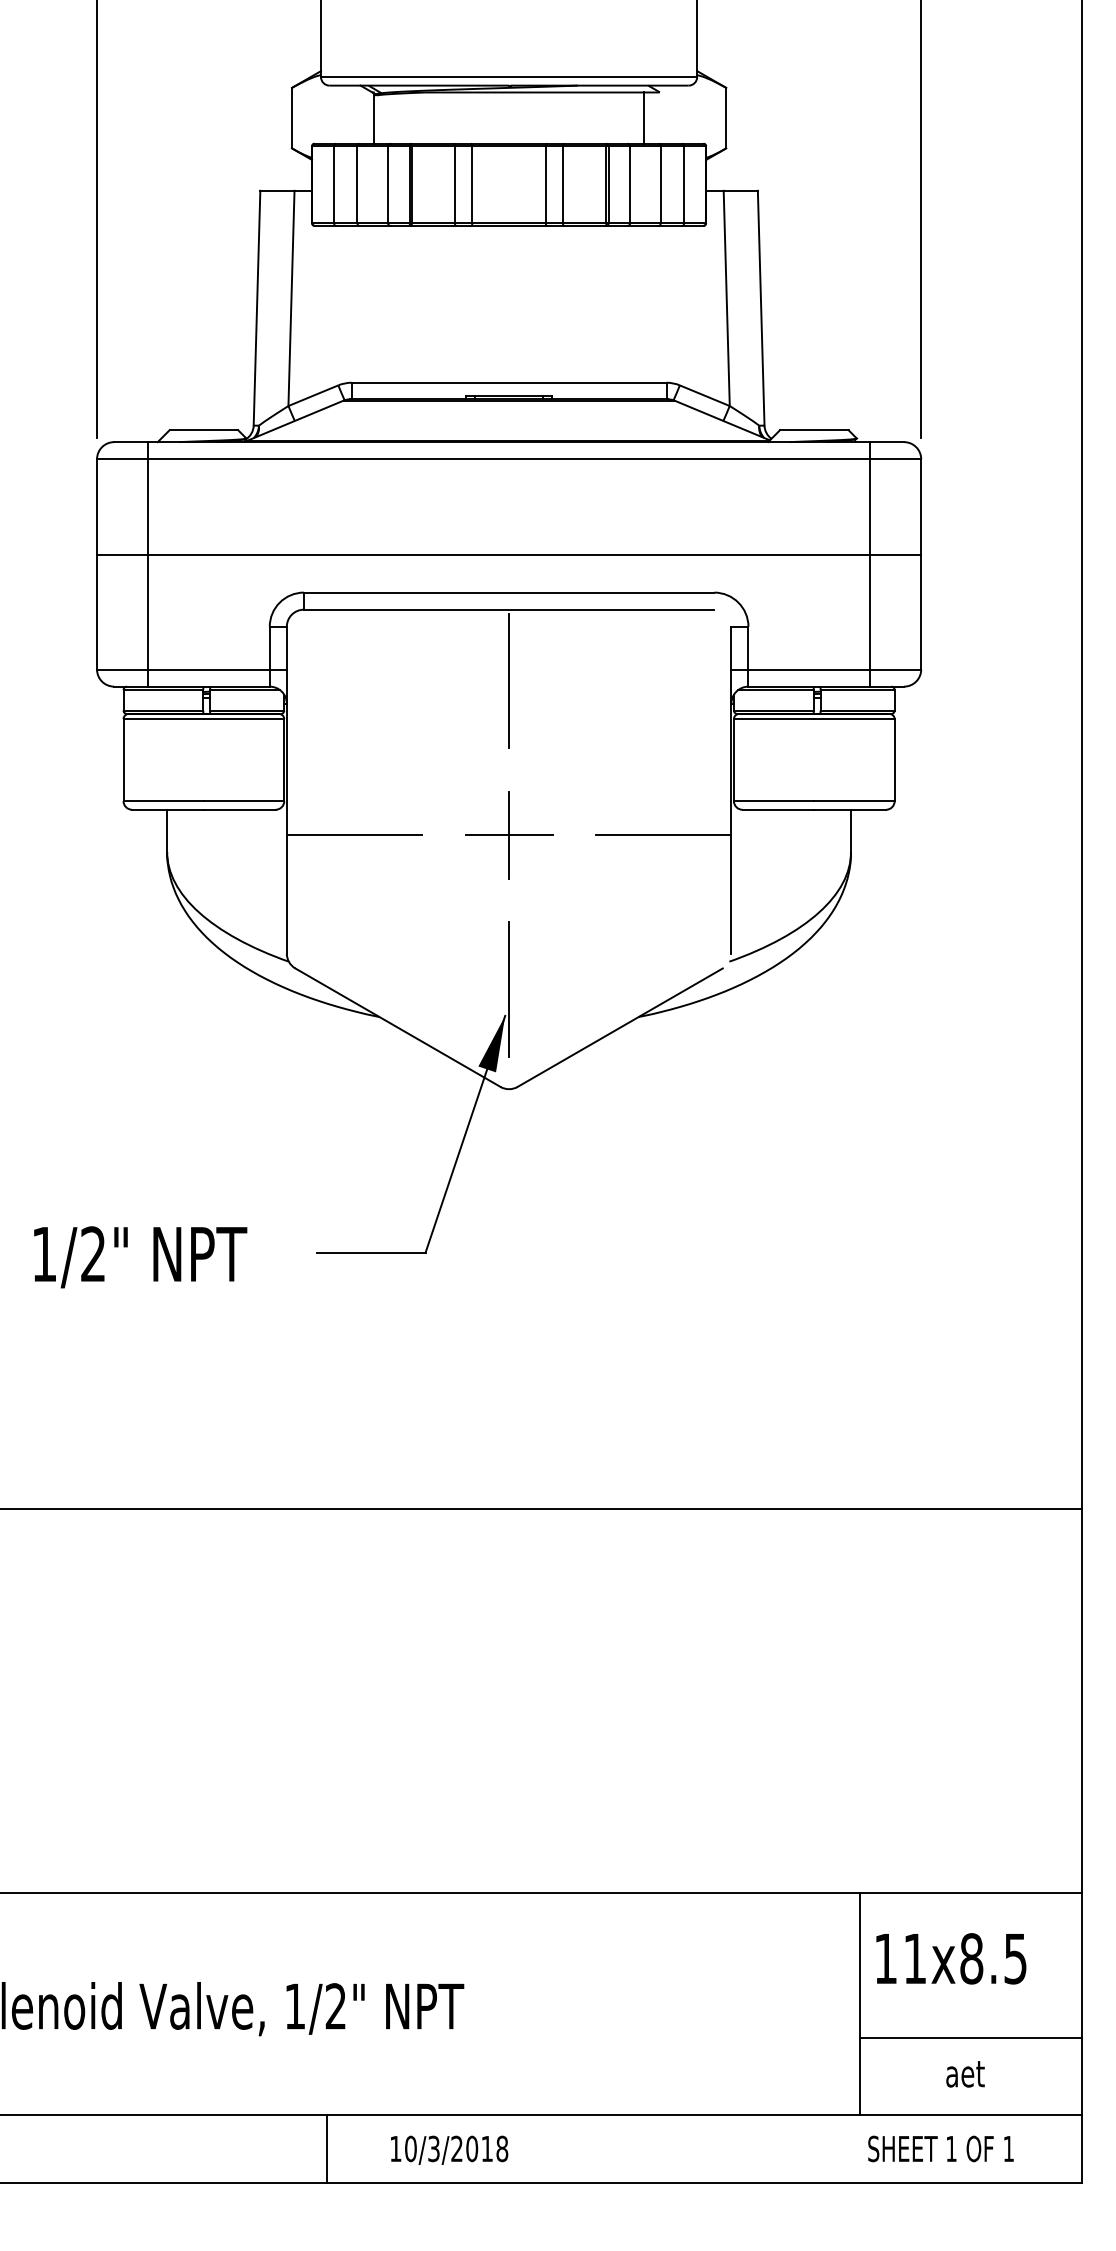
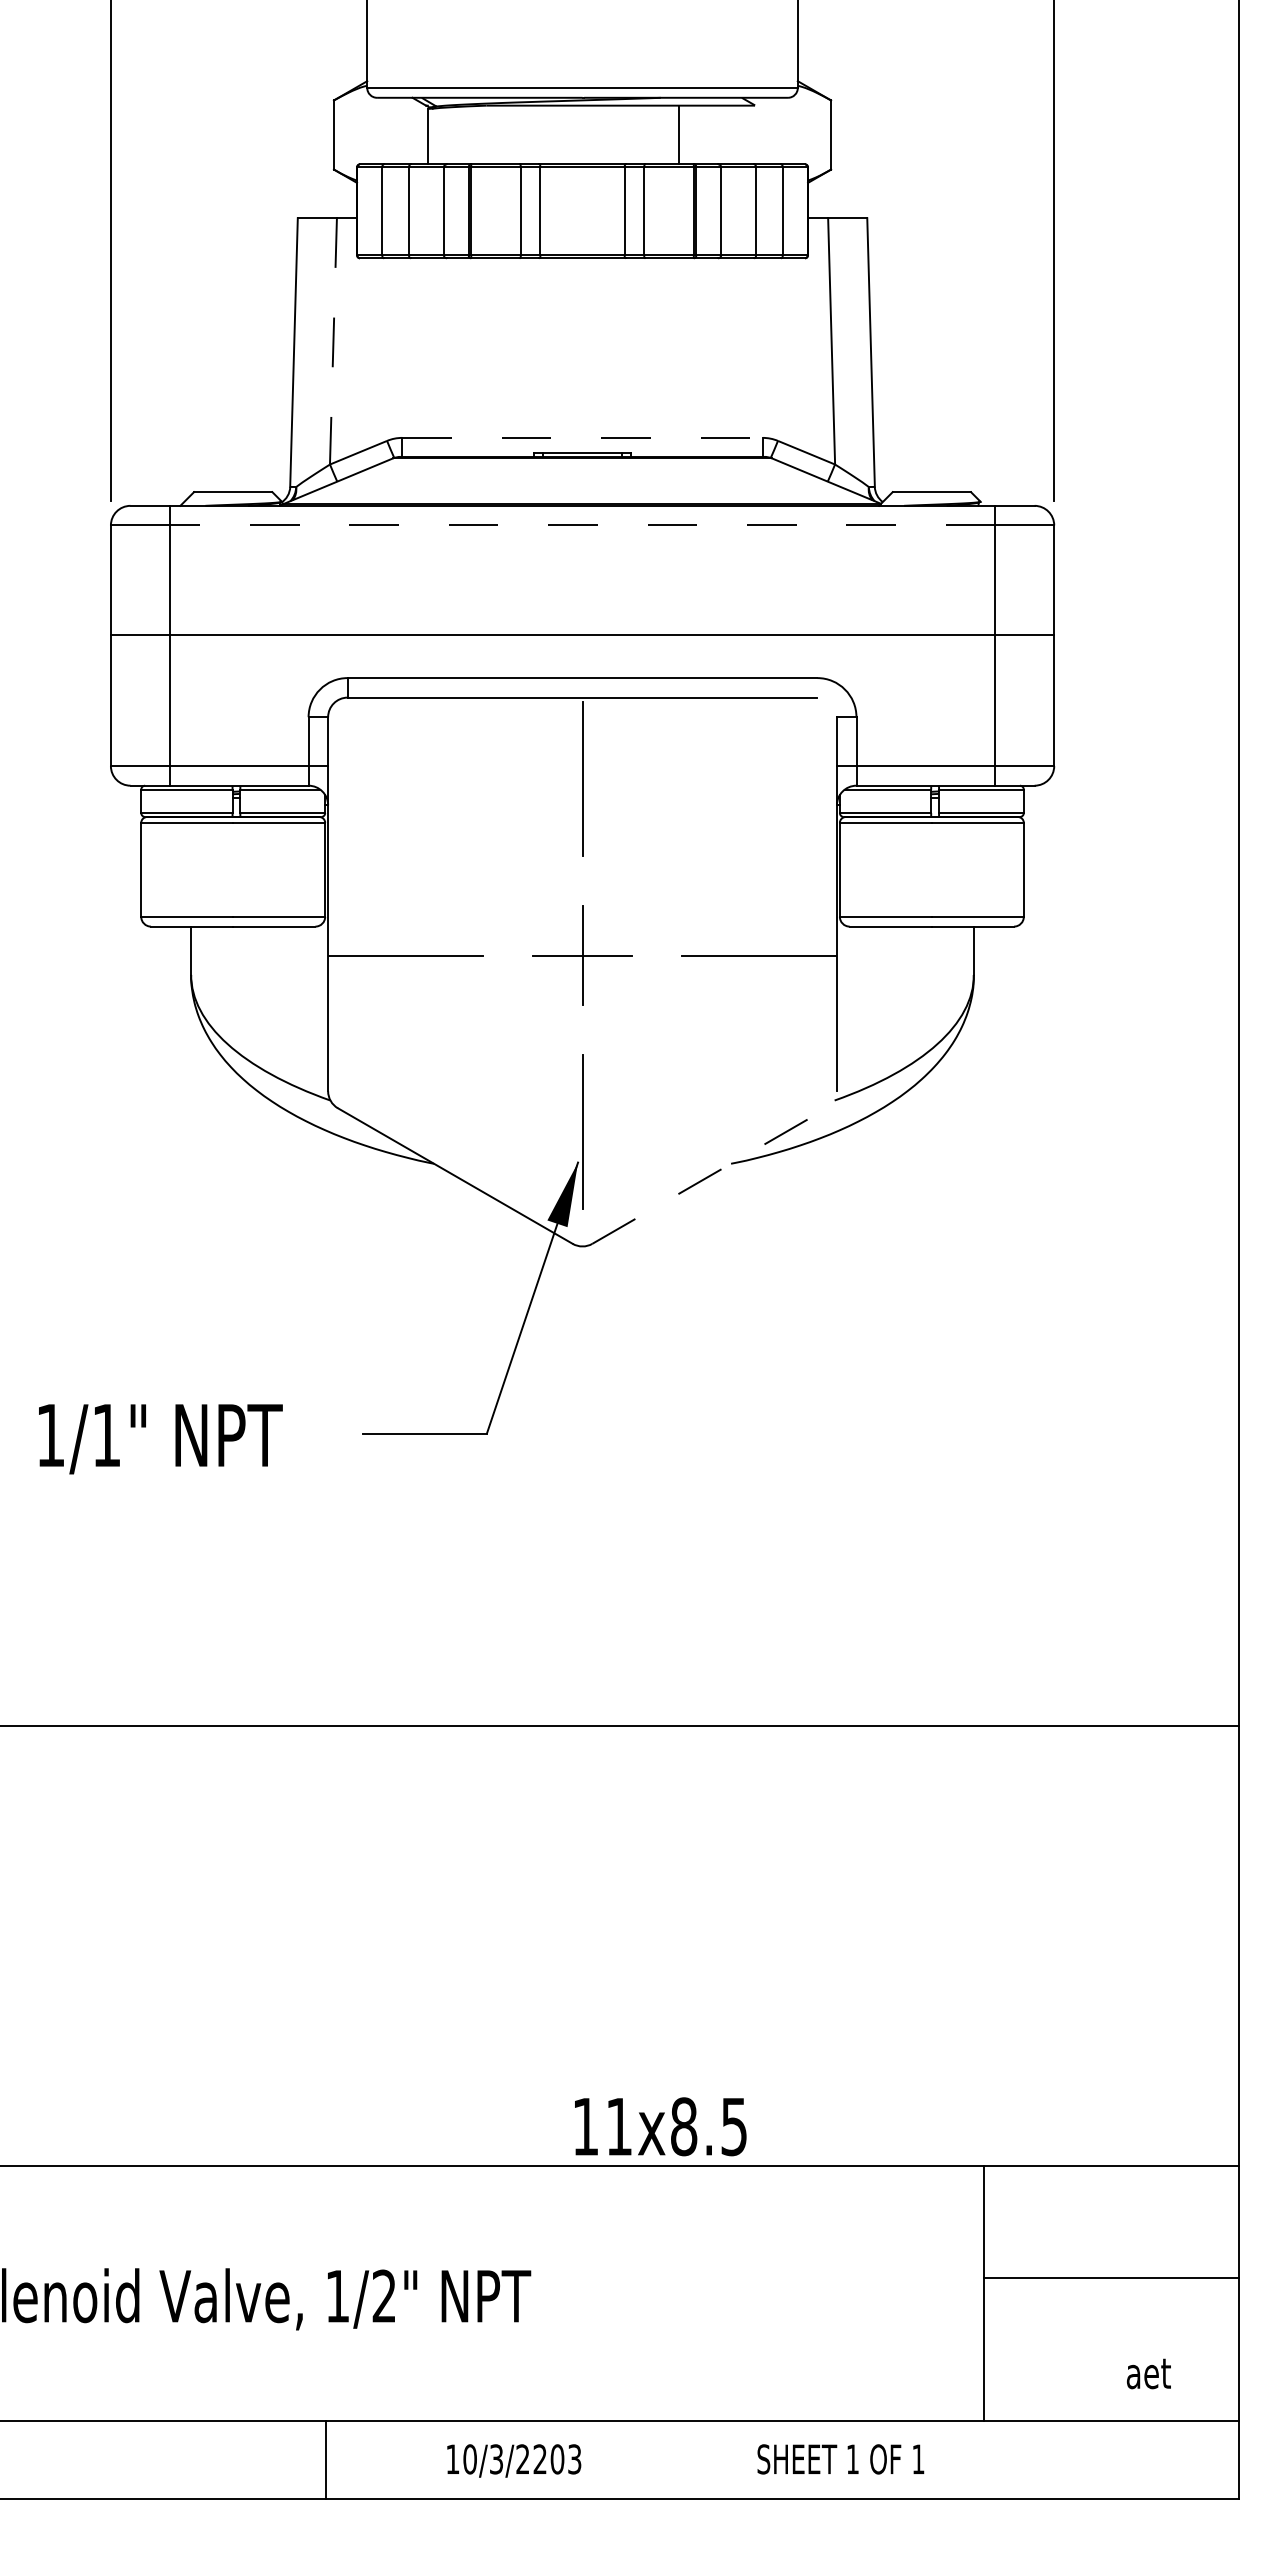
line: (644, 117) -> (679, 134), moved
line: (291, 298) -> (333, 341), solid -> dashed
line: (509, 382) -> (583, 437), solid -> dashed
line: (509, 459) -> (582, 525), solid -> dashed
line: (620, 1028) -> (709, 1176), solid -> dashed
text: (92, 1253) -> (105, 1434), 1/2" -> 1/1"
text: (951, 1958) -> (660, 2126), moved
line: (971, 2038) -> (1111, 2278), moved
text: (965, 2073) -> (1148, 2373), moved
line: (326, 2149) -> (325, 2459), moved
text: (487, 2149) -> (557, 2459), 10/3/2018 -> 10/3/2203
text: (940, 2149) -> (840, 2459), moved

